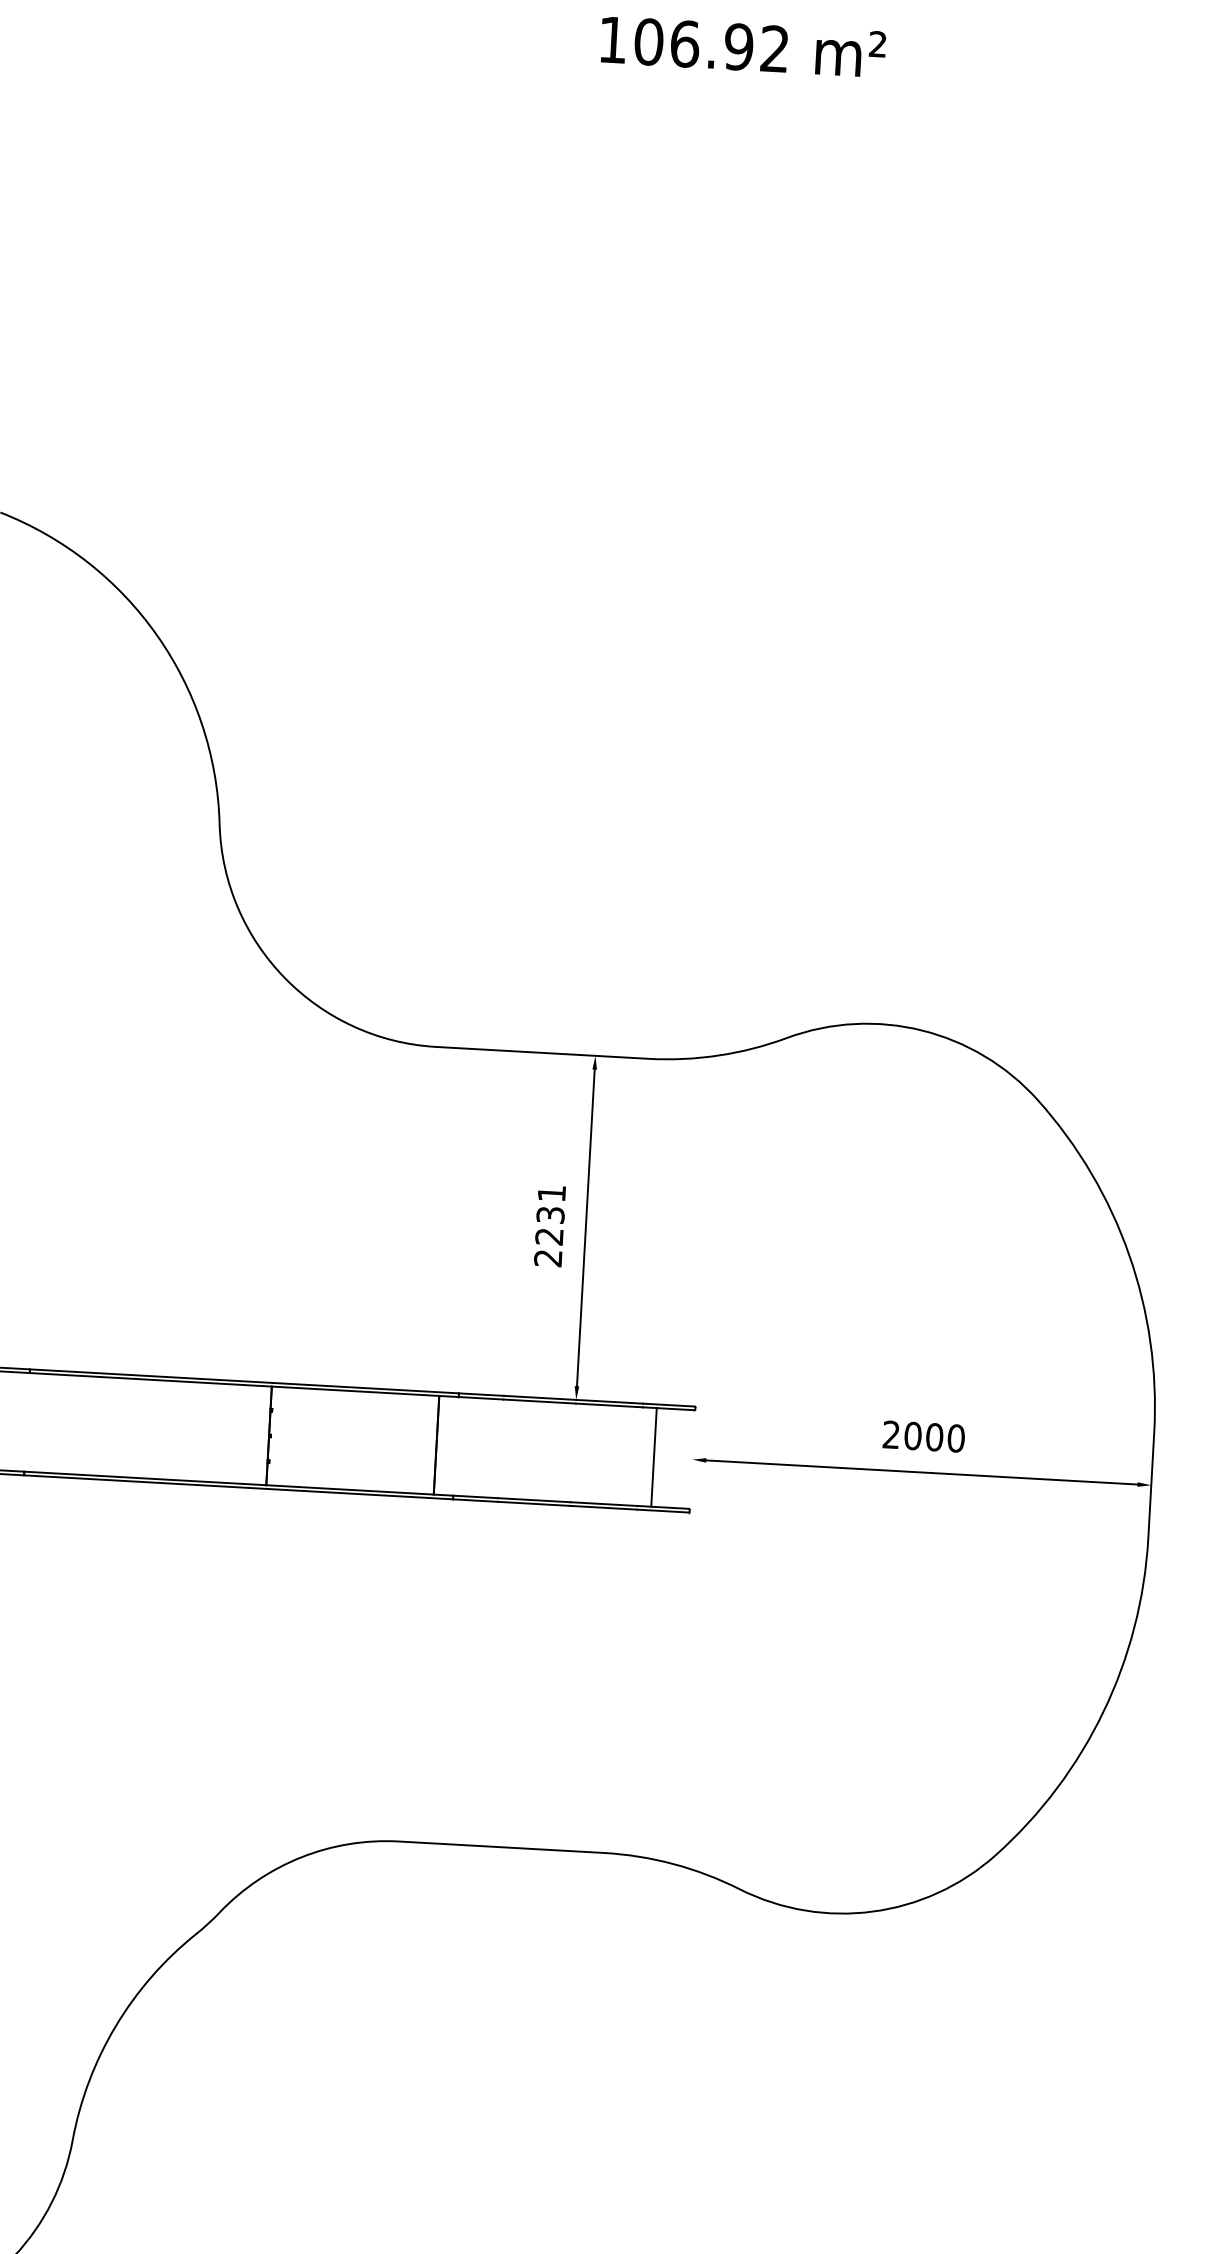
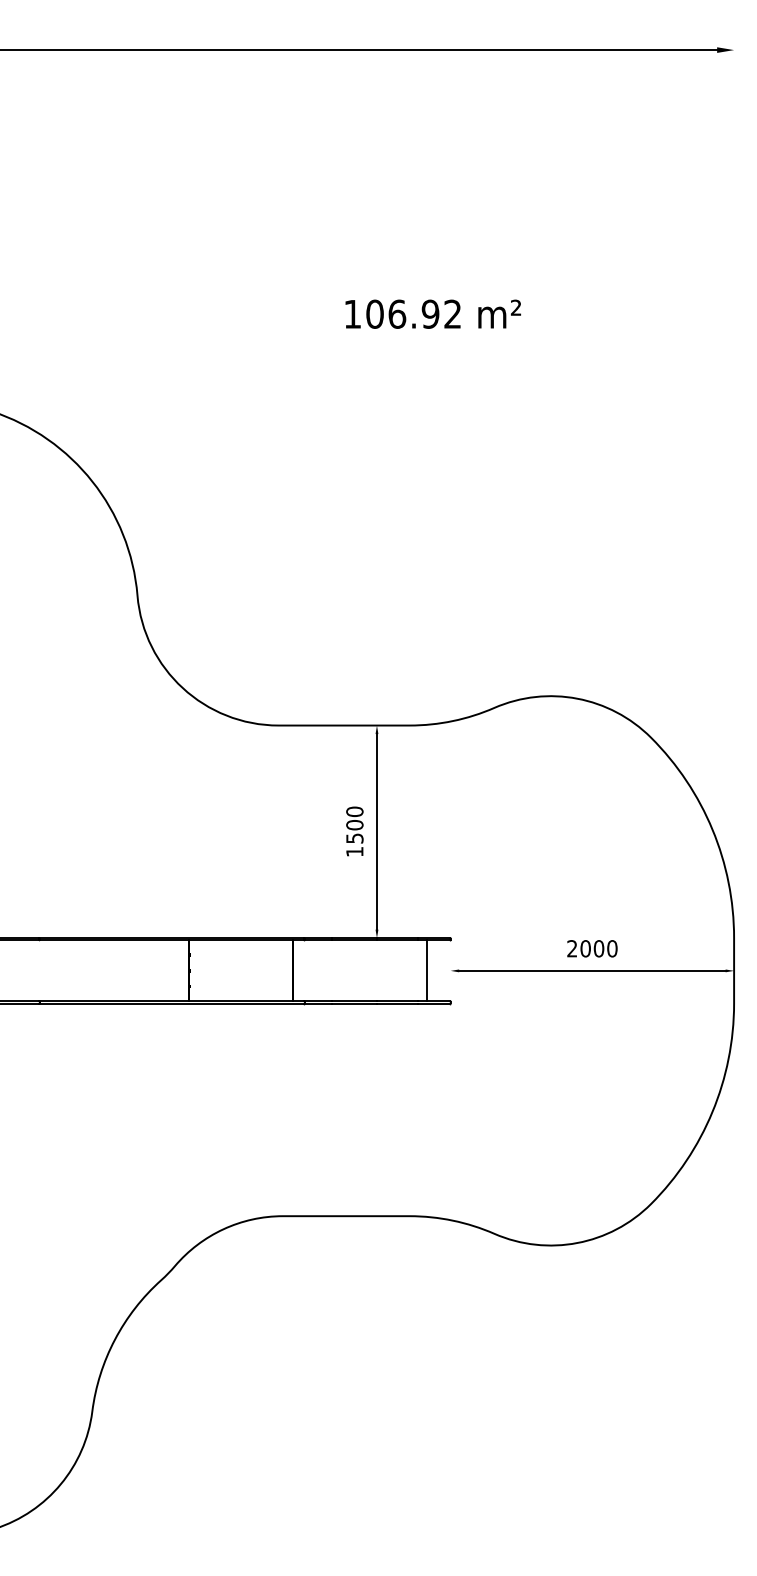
text: (742, 45) -> (432, 313), moved
text: (549, 1225) -> (354, 831), 2231 -> 1500

